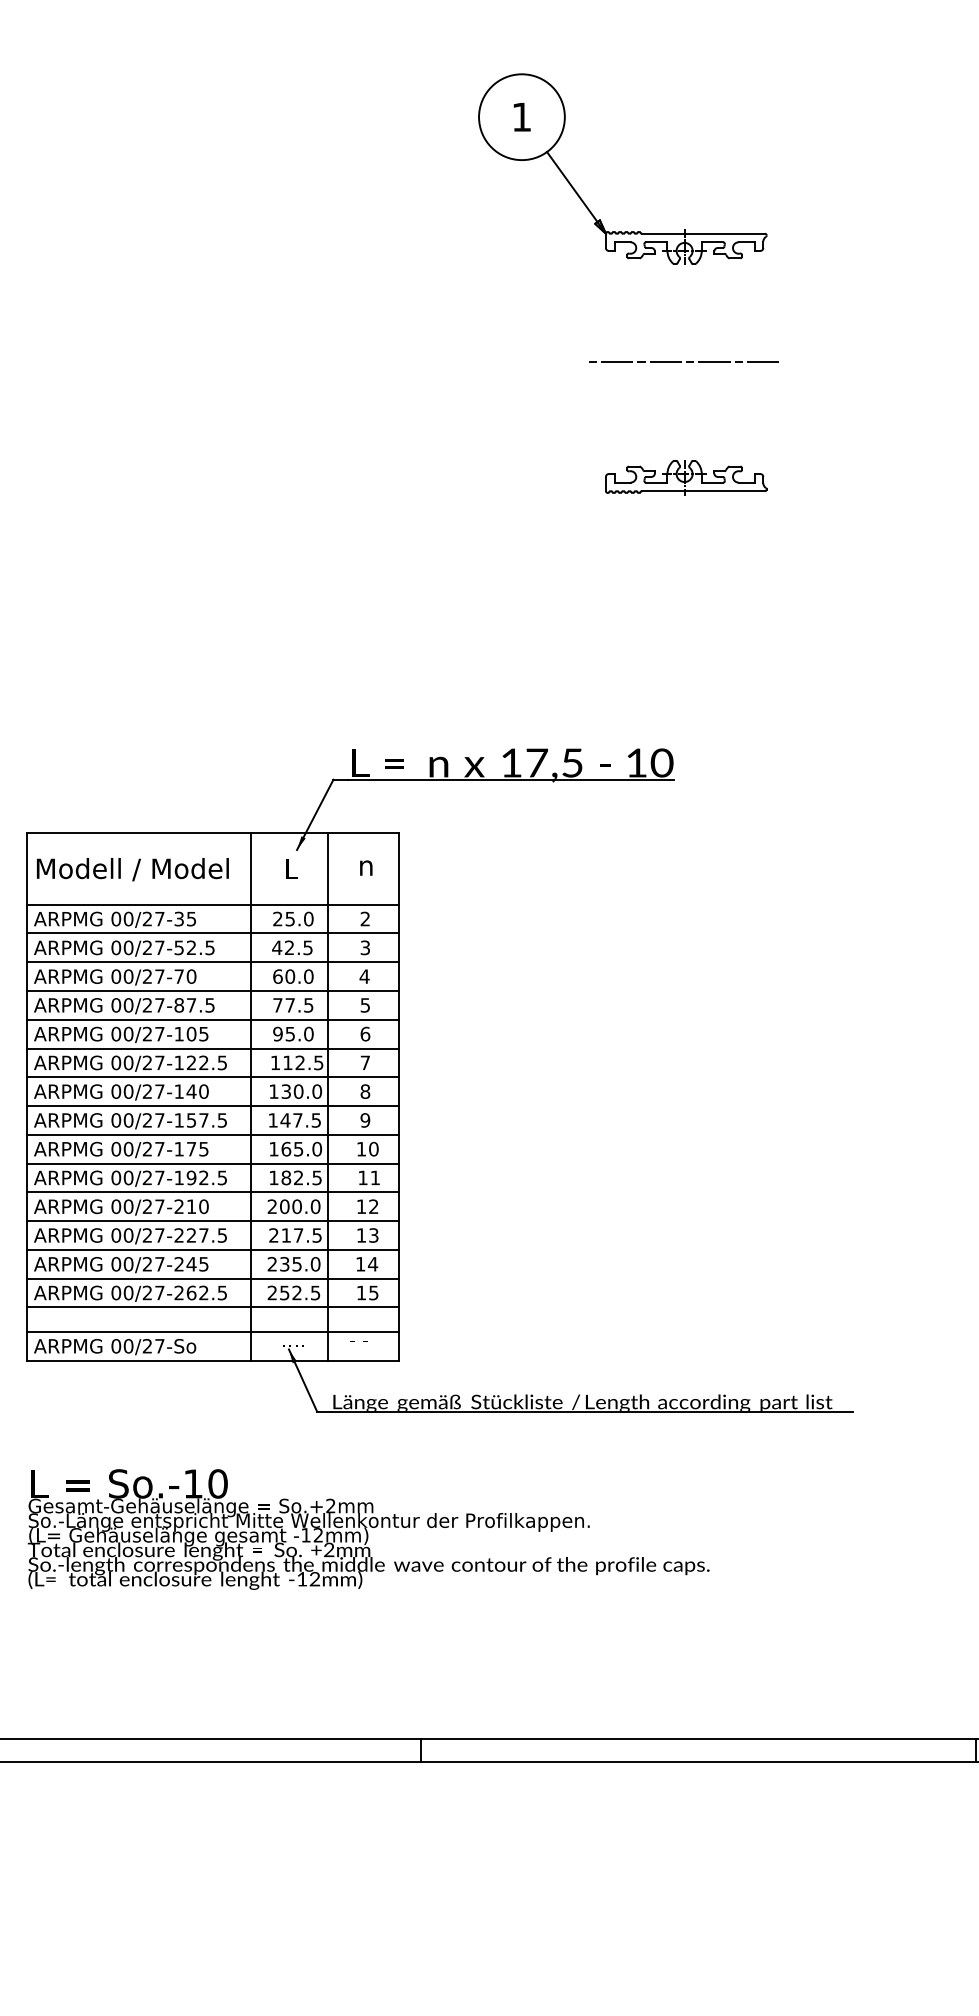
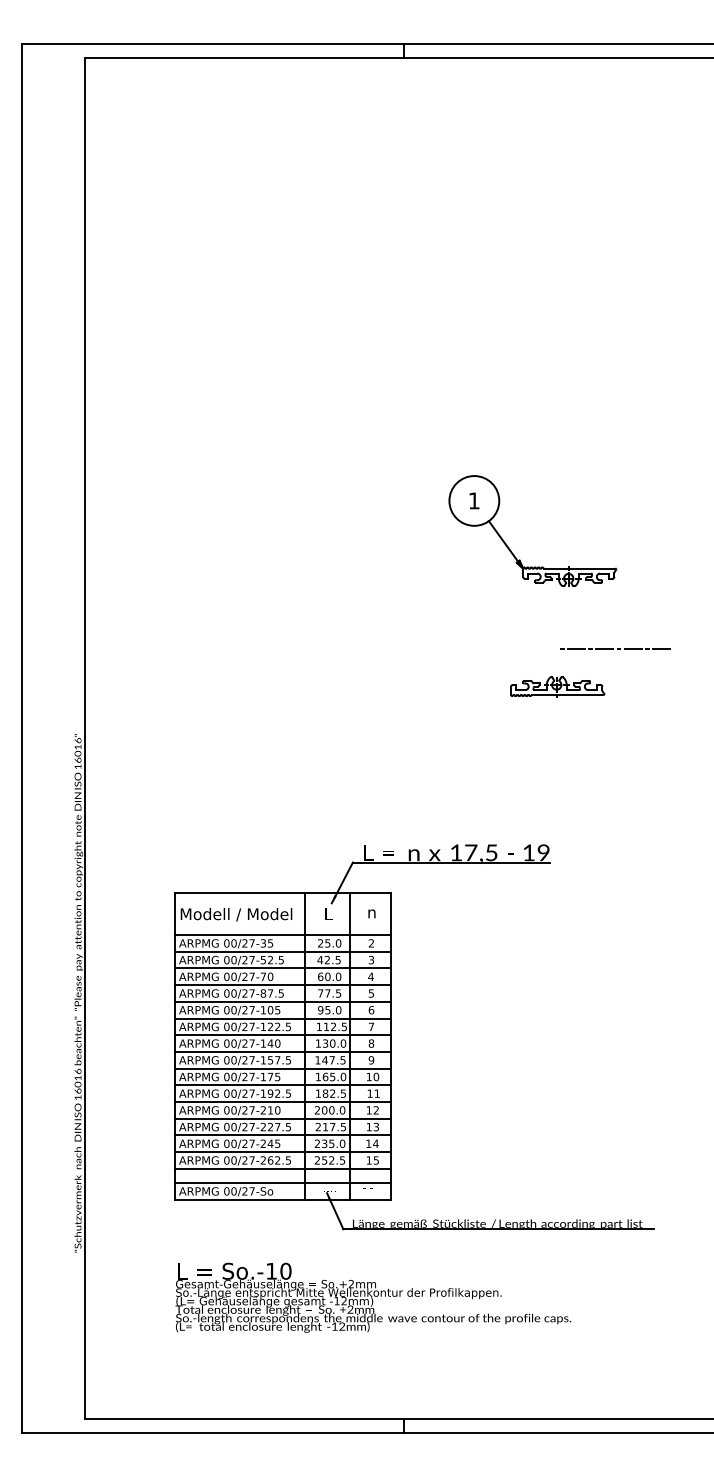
part: (582, 197) -> (509, 547), moved
line: (680, 361) -> (613, 648), moved
text: (661, 764) -> (543, 853), 10 -> 19

